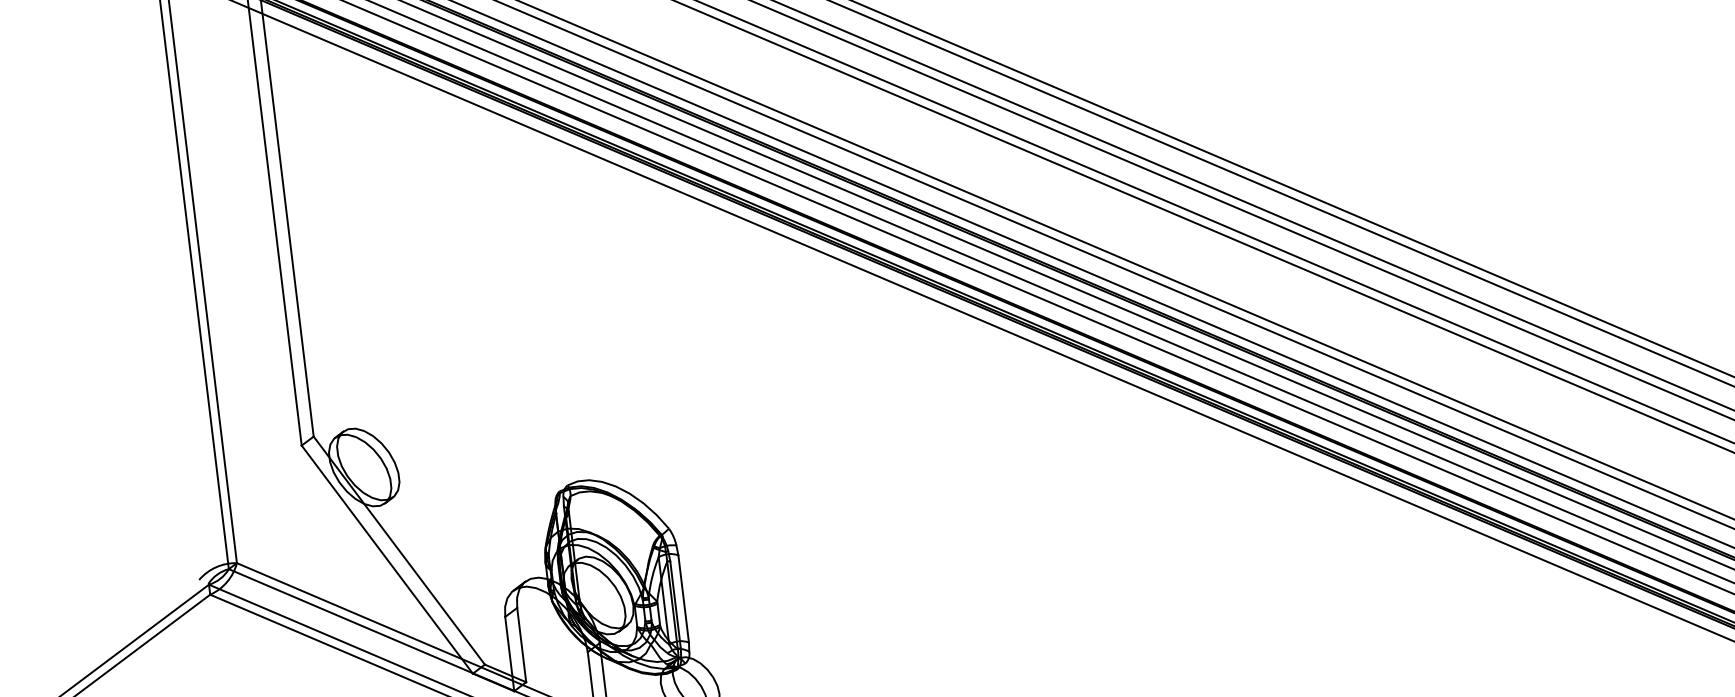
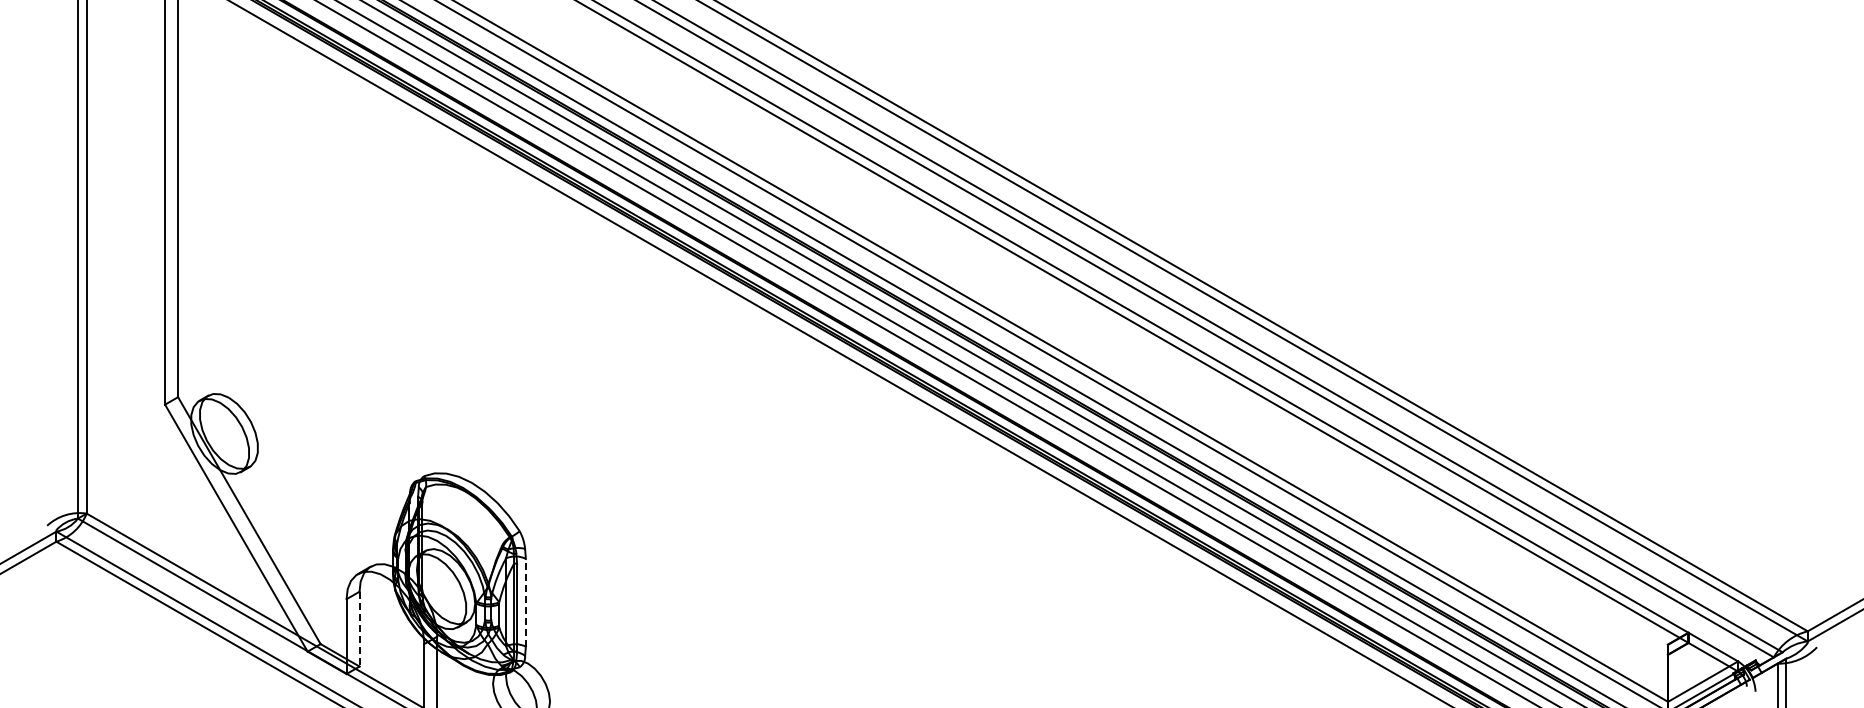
line: (683, 598) -> (525, 602), solid -> dashed
line: (521, 645) -> (359, 629), solid -> dashed

